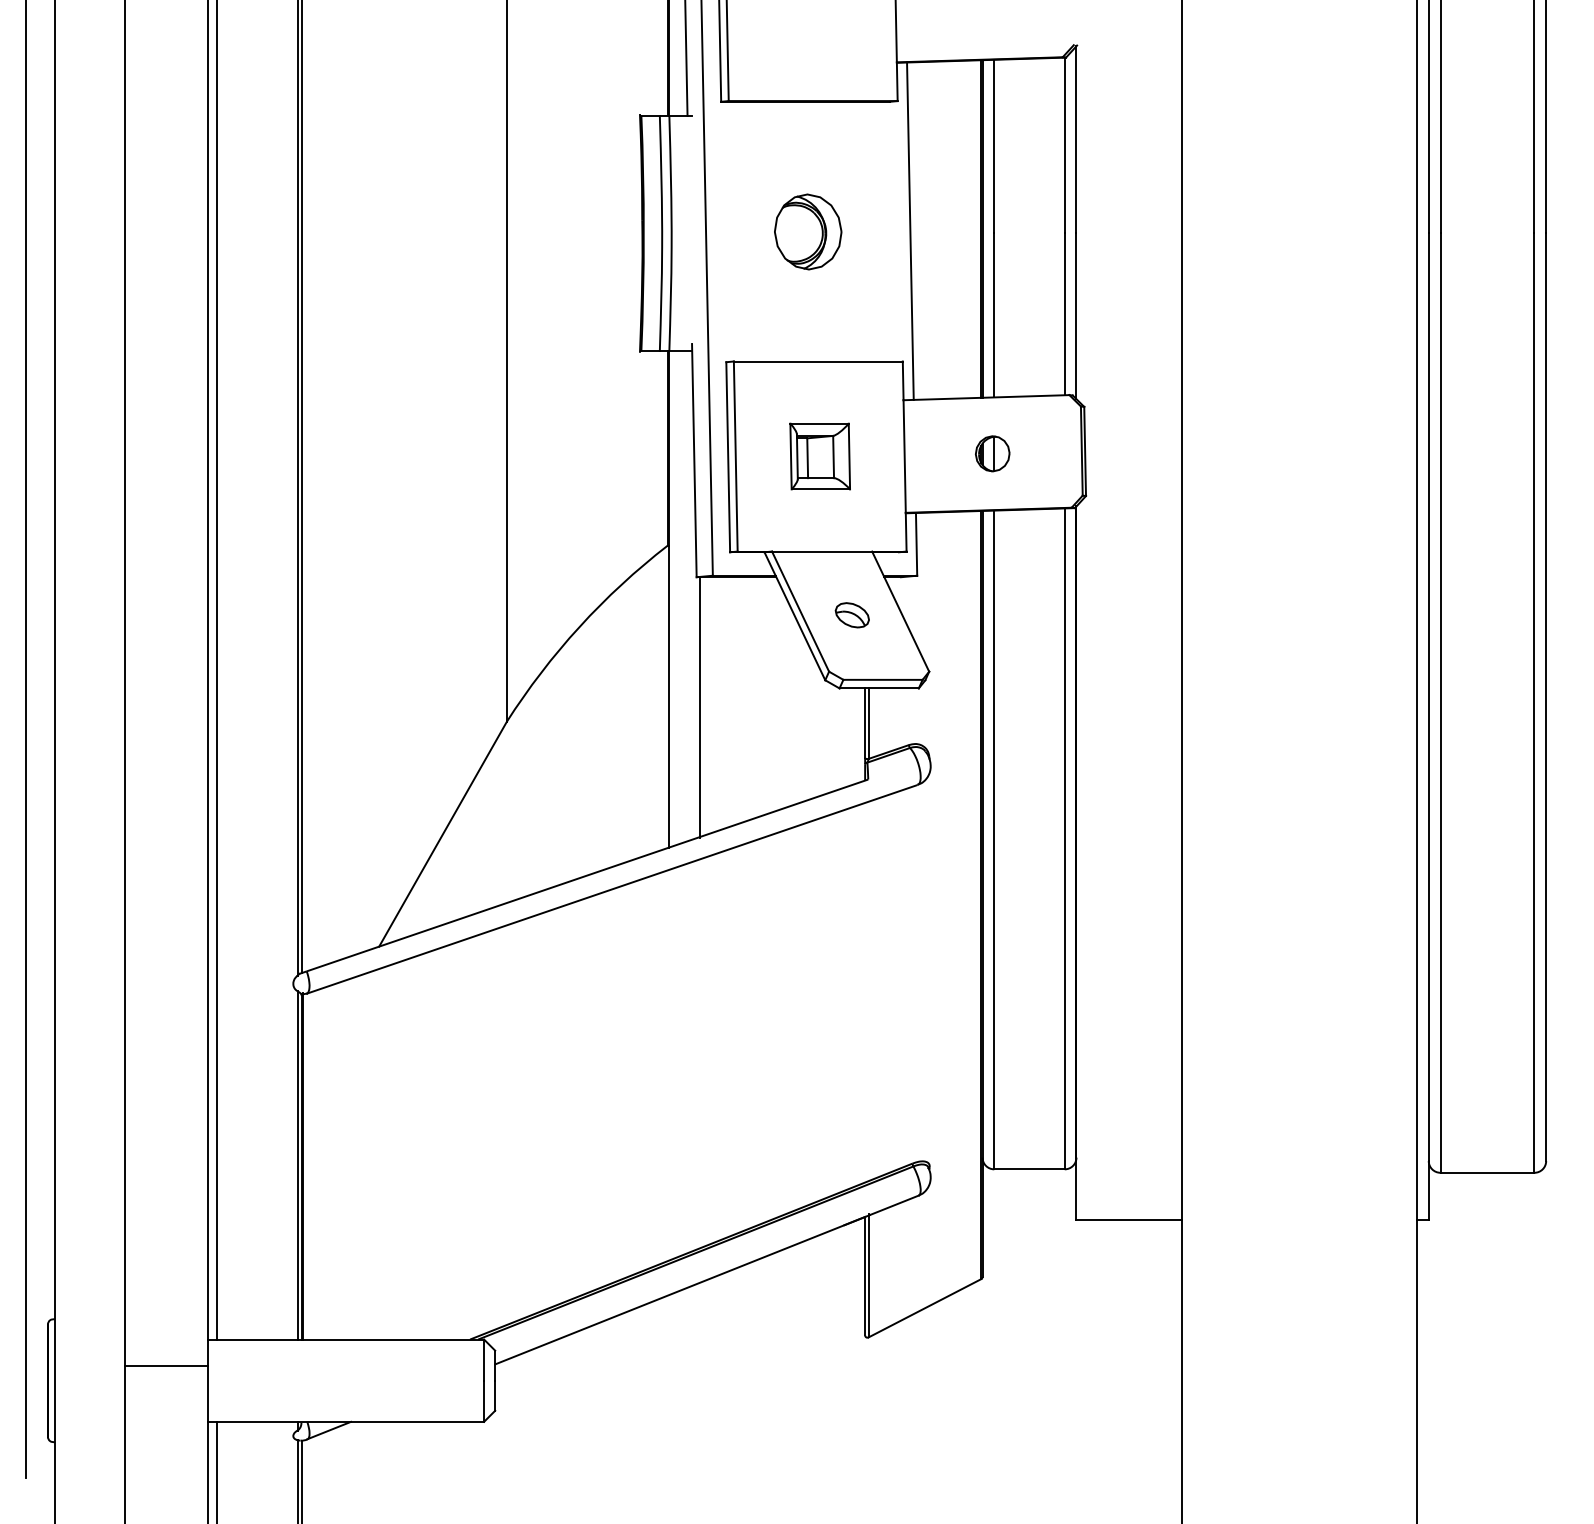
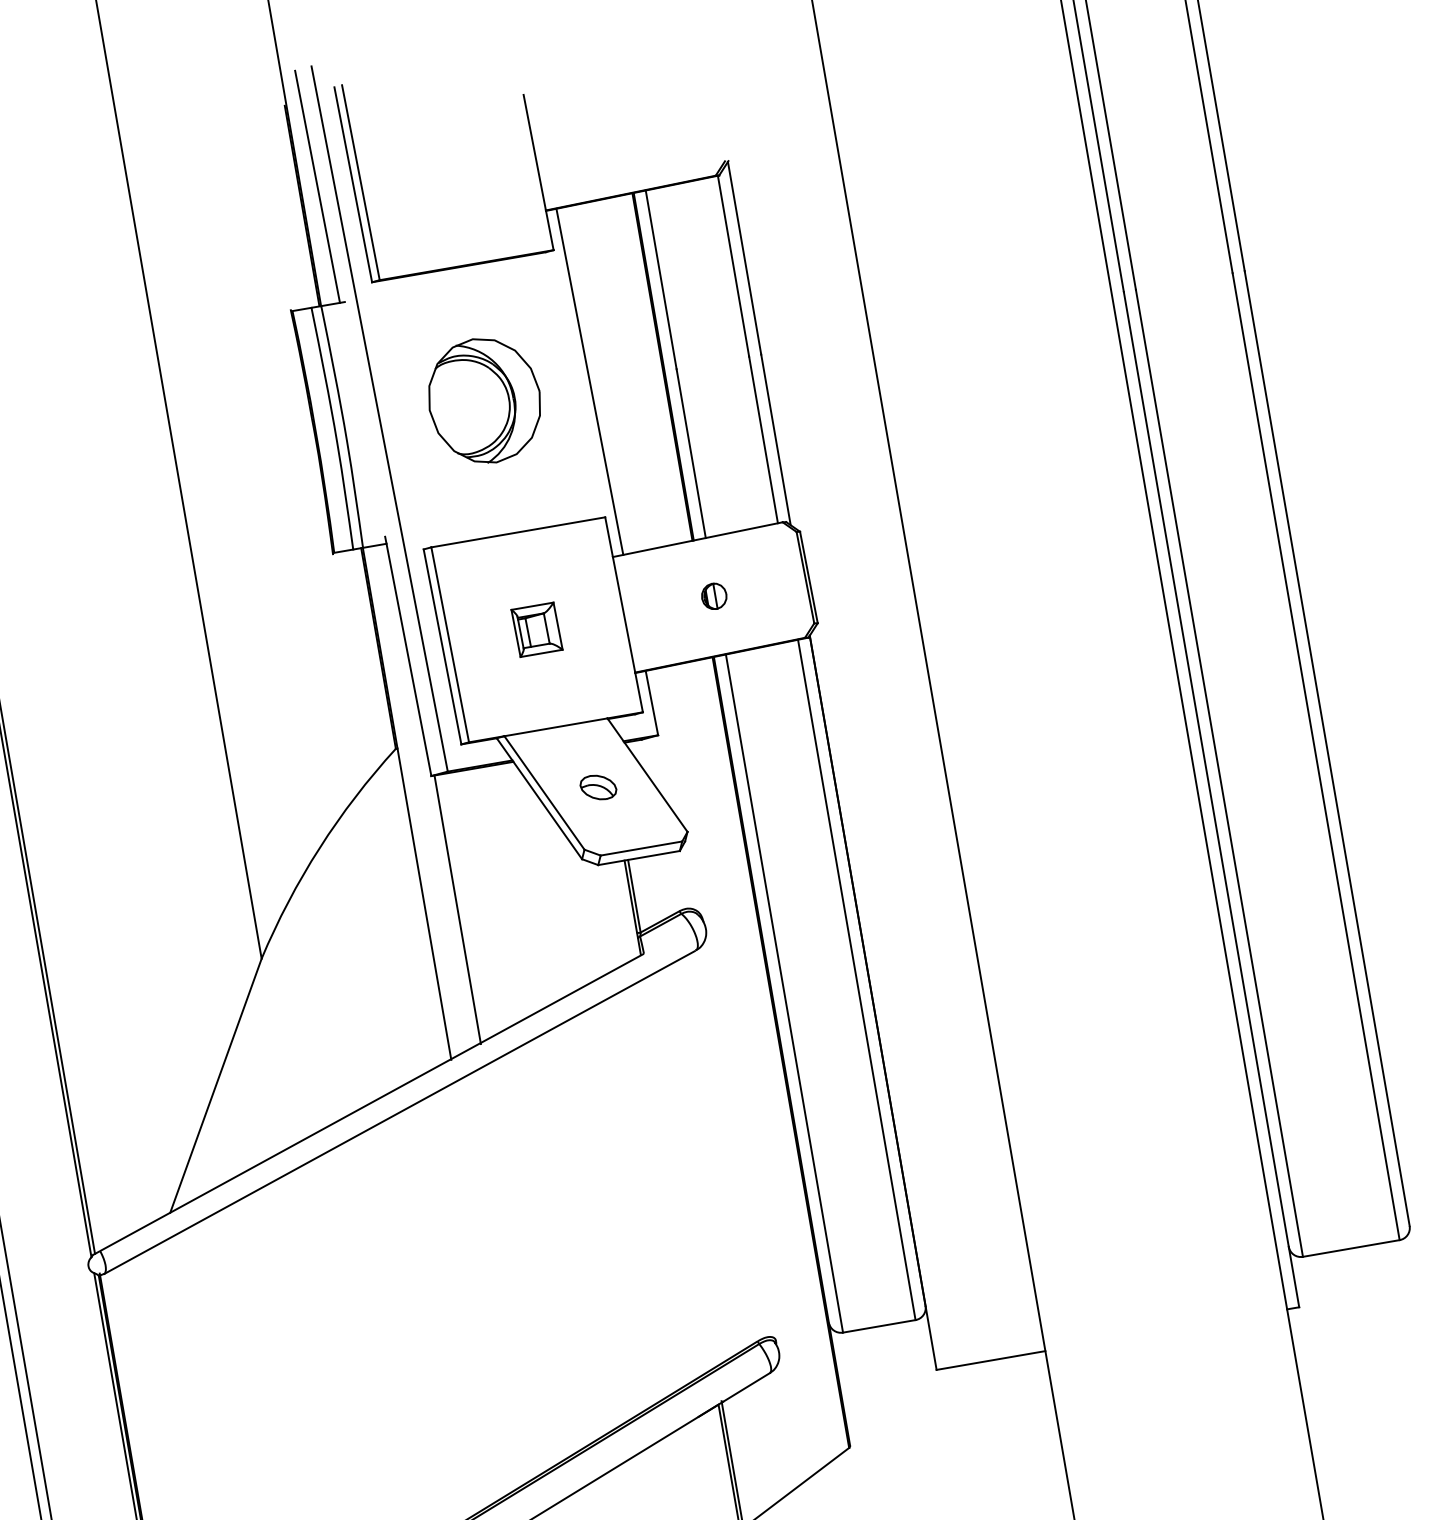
part: (808, 231) -> (485, 400), size x1.6
part: (992, 453) -> (713, 596), size x0.7
part: (819, 456) -> (536, 629), size x0.7

